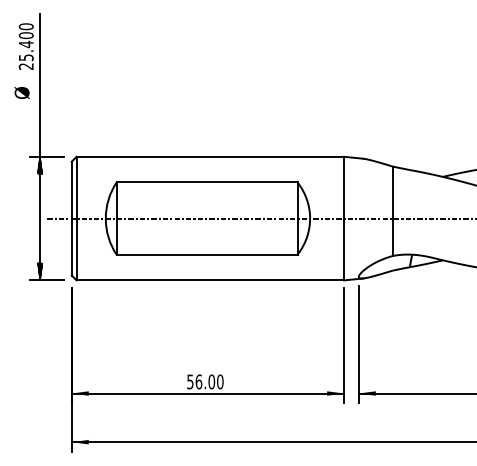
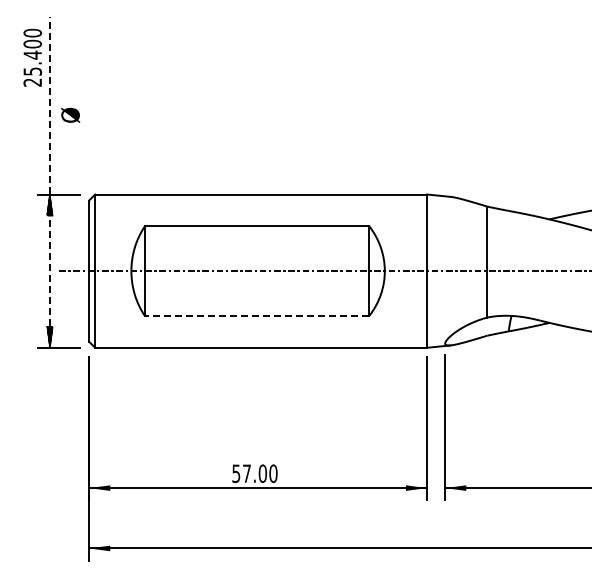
text: (22, 92) -> (70, 114), moved
line: (39, 147) -> (49, 182), solid -> dashed
line: (206, 254) -> (256, 315), solid -> dashed
text: (198, 381) -> (246, 473), 56.00 -> 57.00

